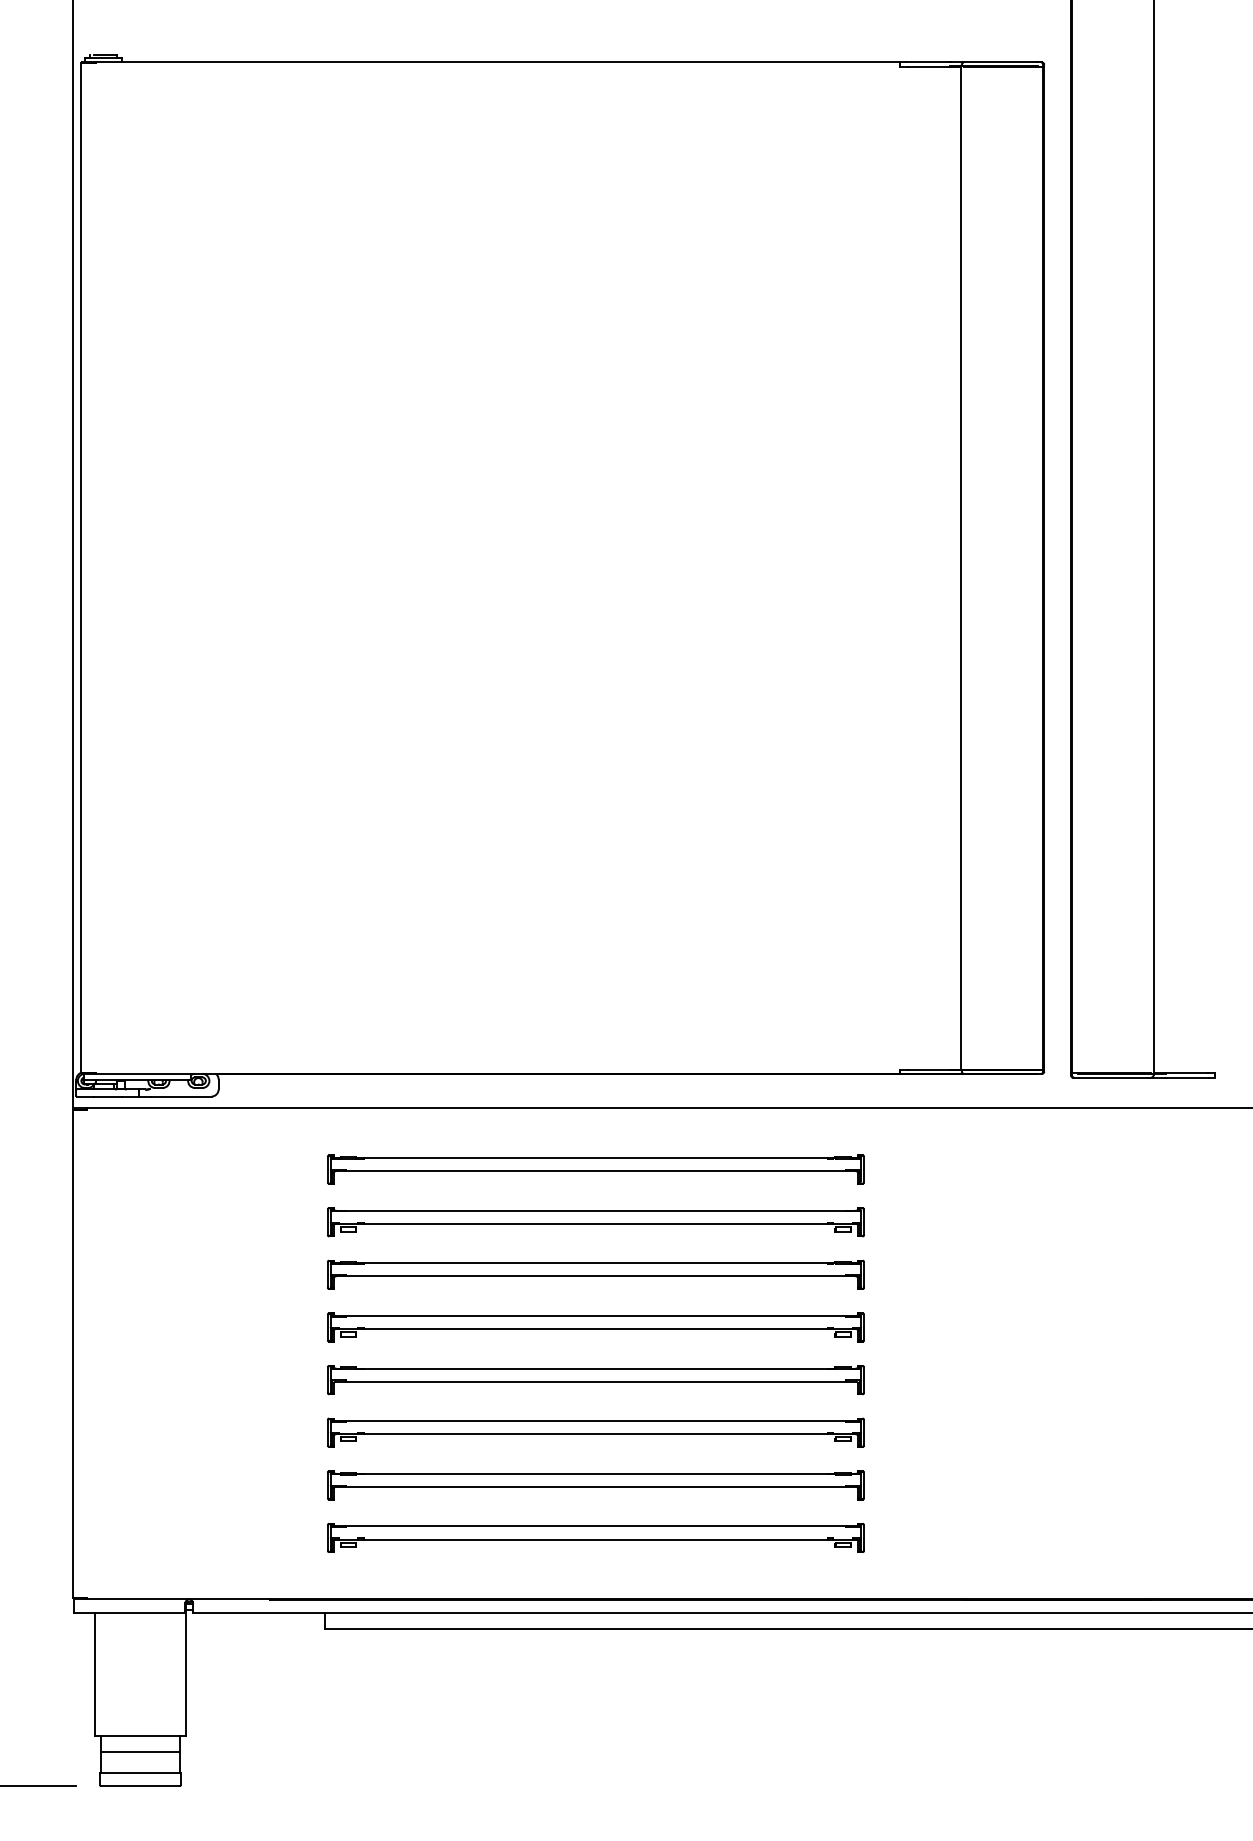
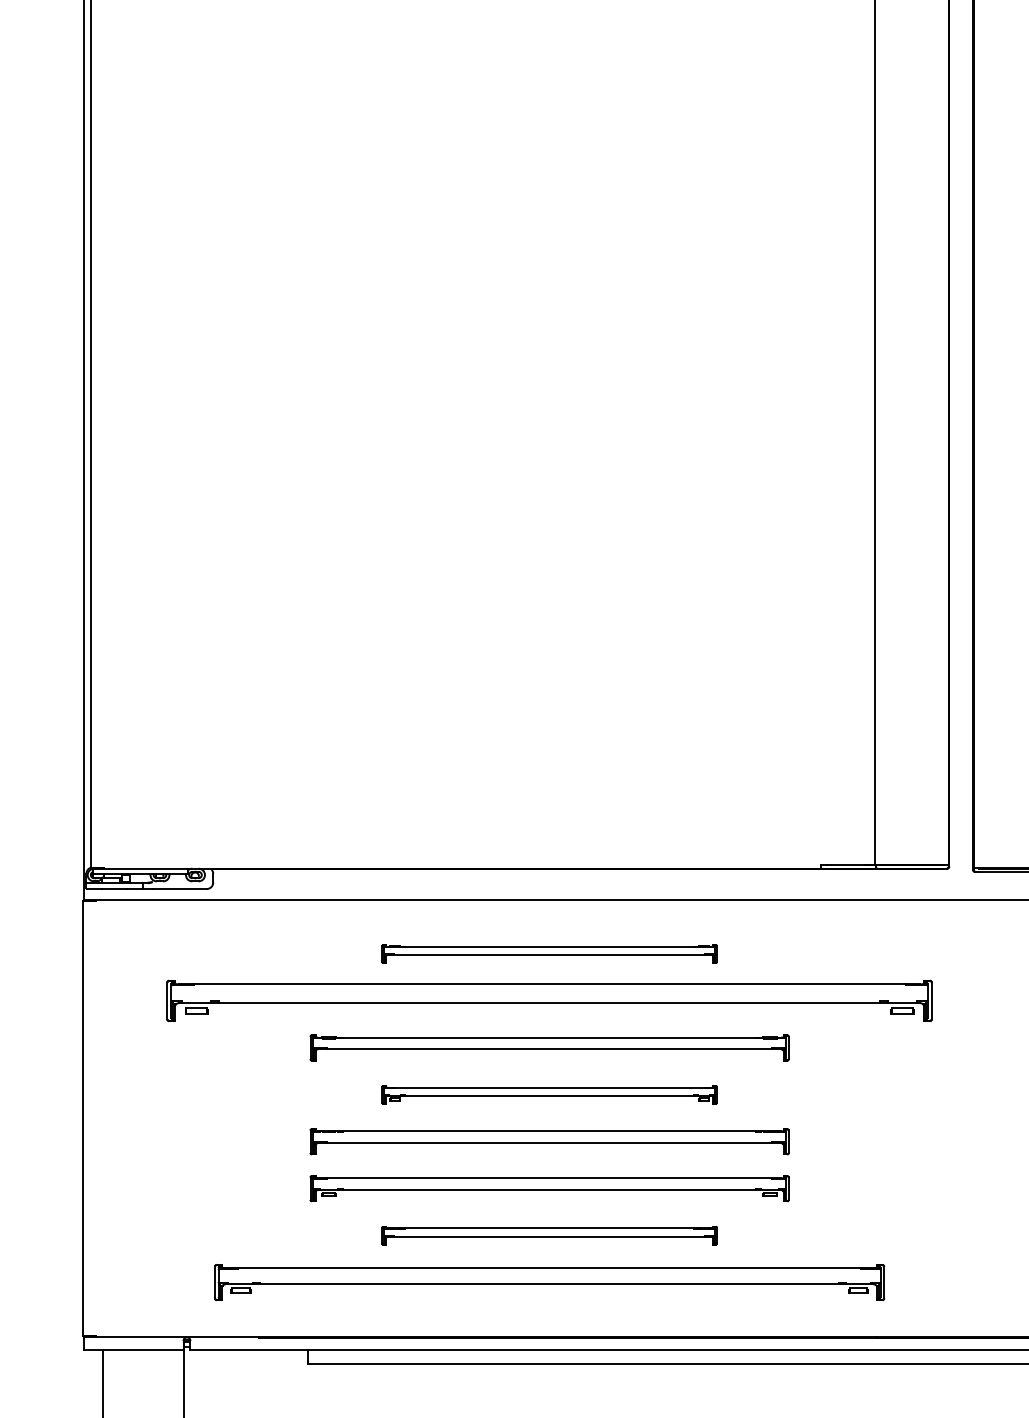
part: (595, 1169) -> (549, 954), size x0.7
part: (595, 1222) -> (549, 1001), size x1.6
part: (595, 1327) -> (549, 1094), size x0.7
part: (595, 1485) -> (549, 1235), size x0.7
part: (595, 1537) -> (549, 1282), size x1.4

